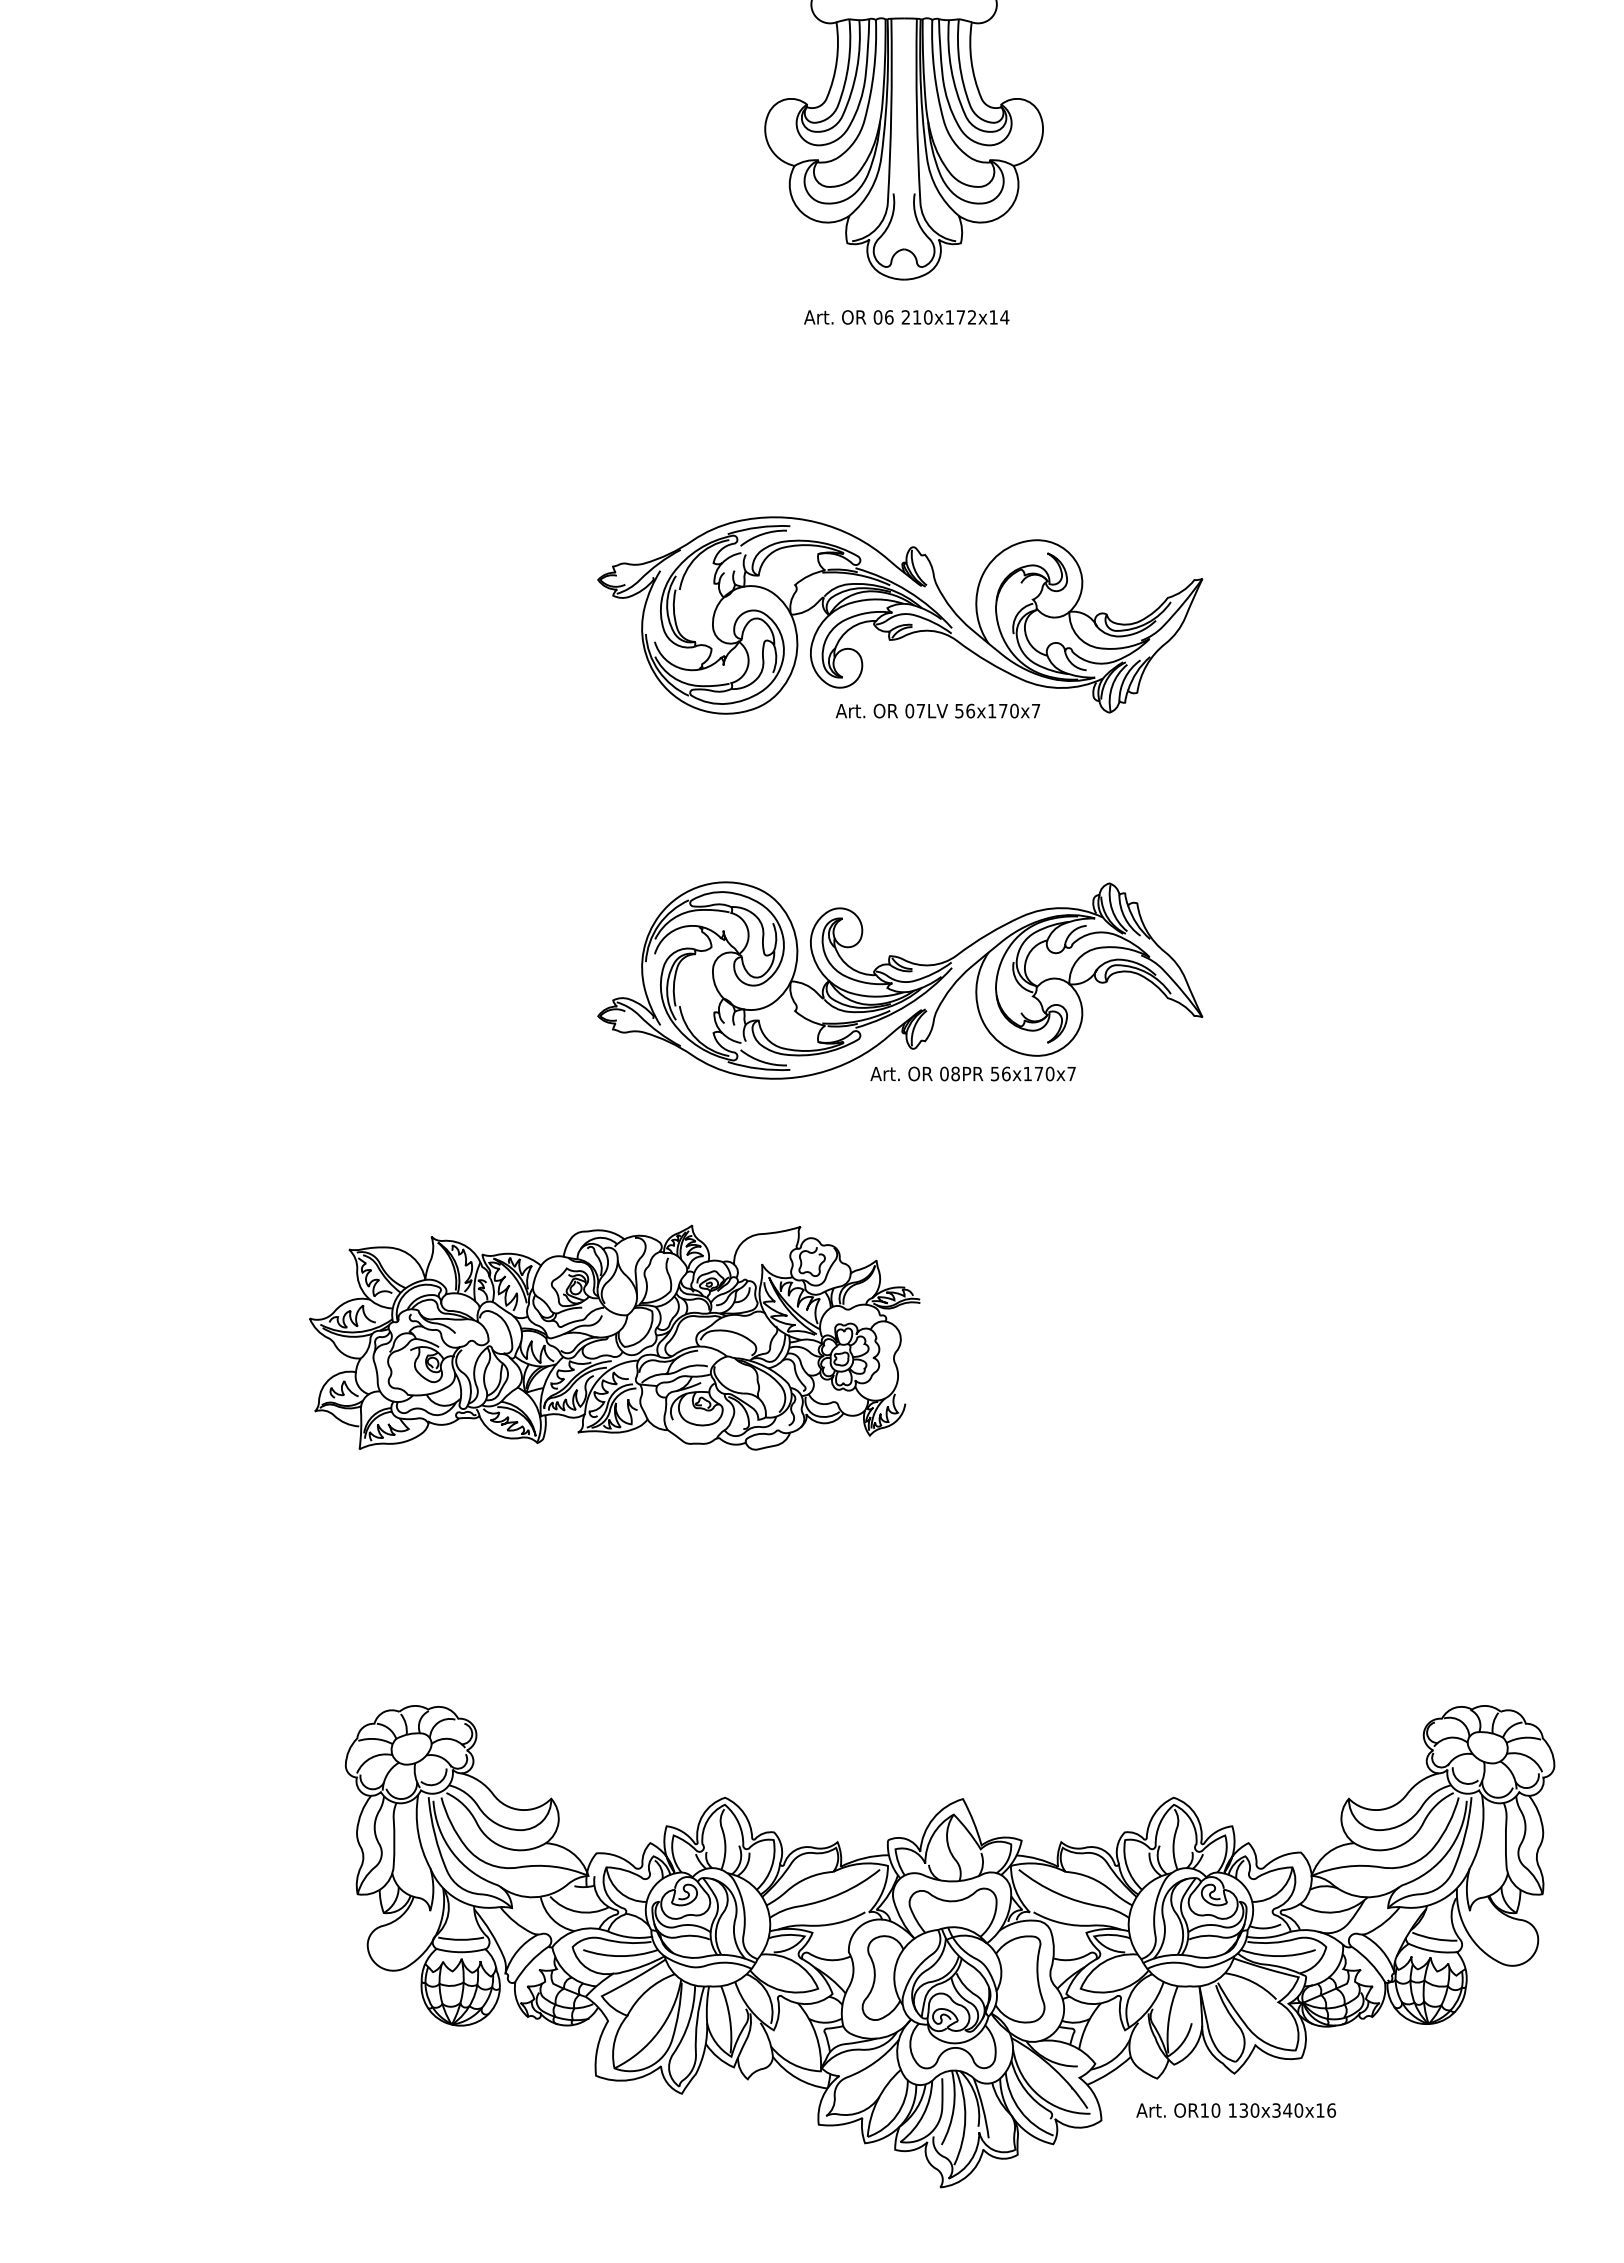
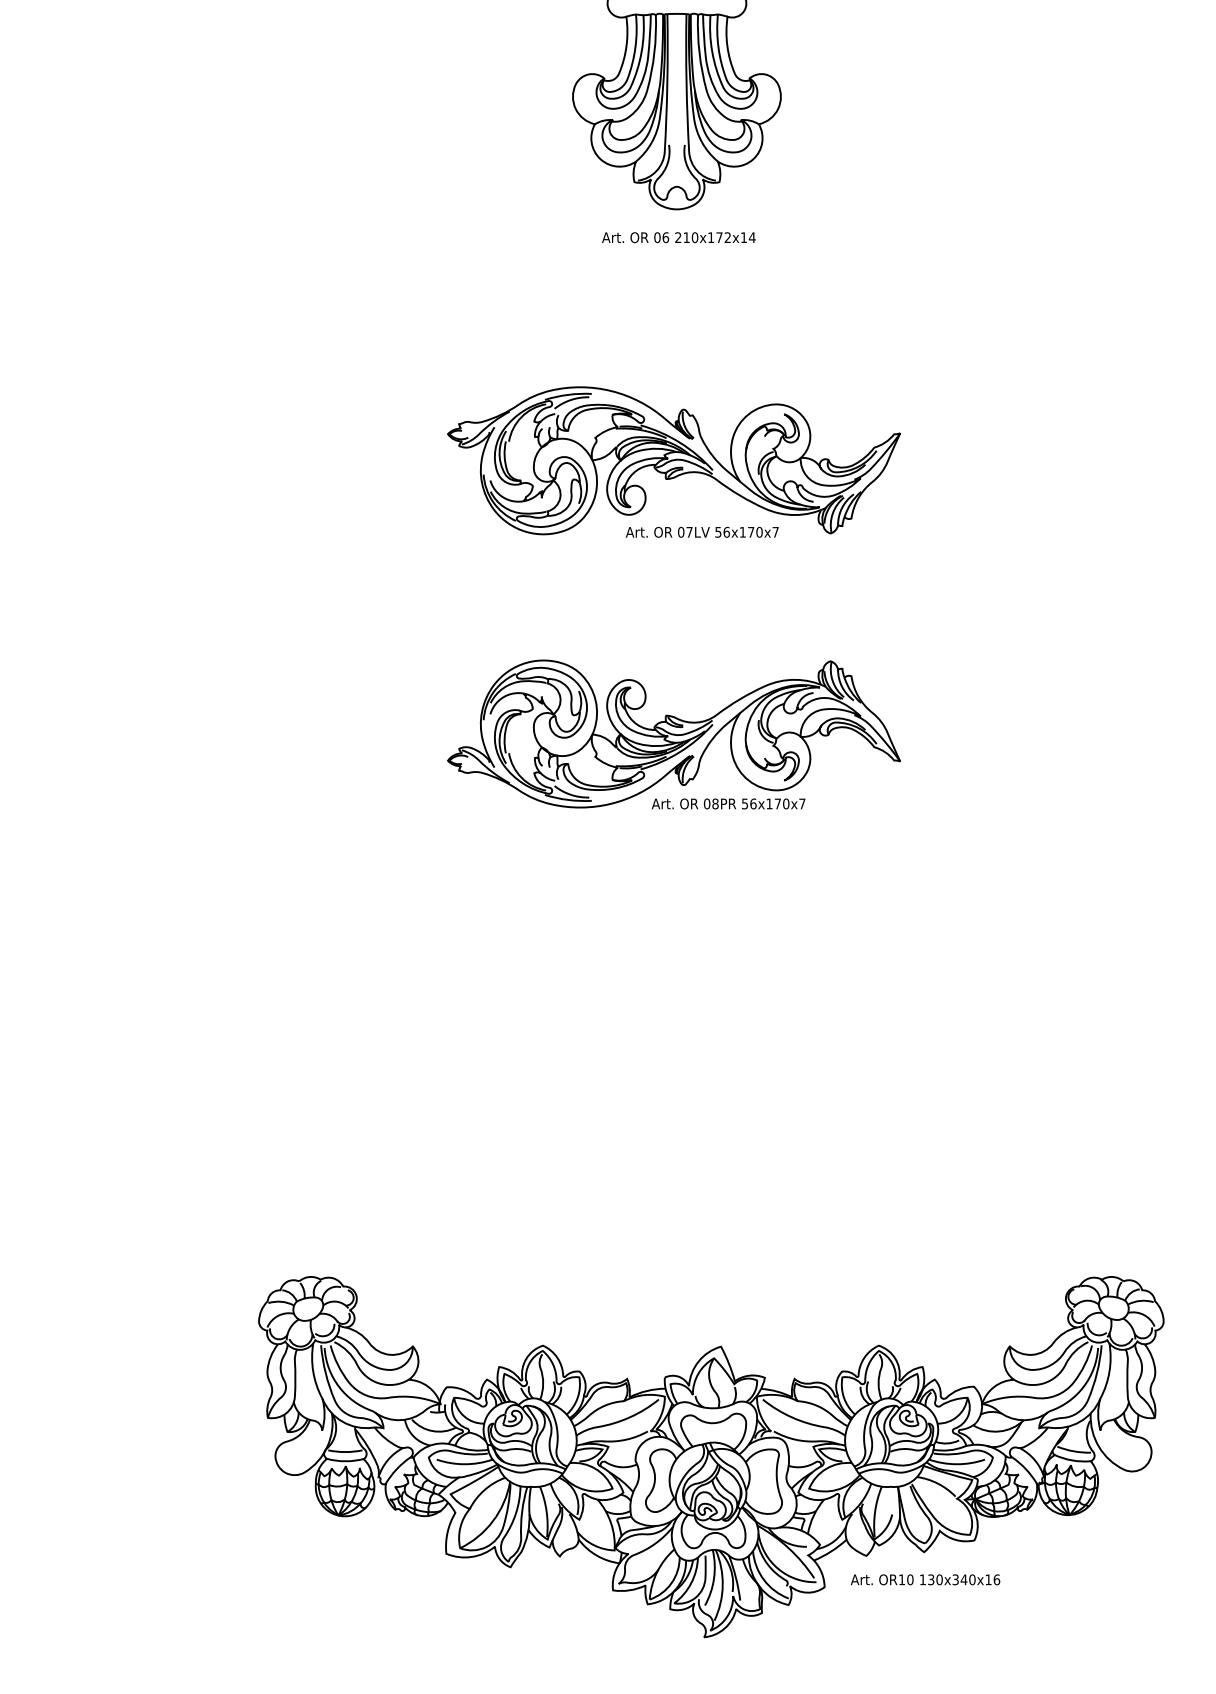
part: (614, 1337) -> (460, 1001), removed

